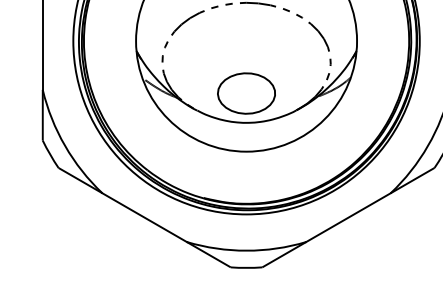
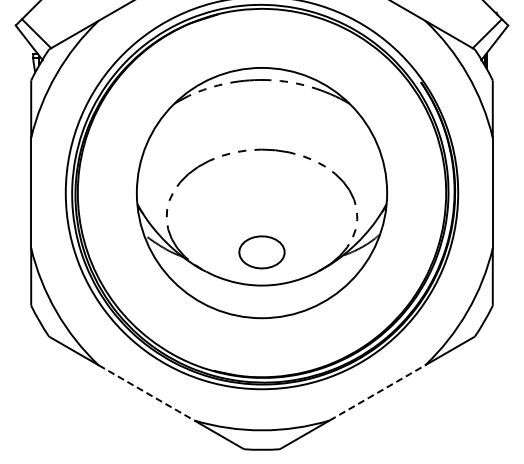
part: (246, 93) -> (261, 252), size x0.7
line: (348, 217) -> (377, 392), solid -> dashed
line: (145, 218) -> (147, 393), solid -> dashed

